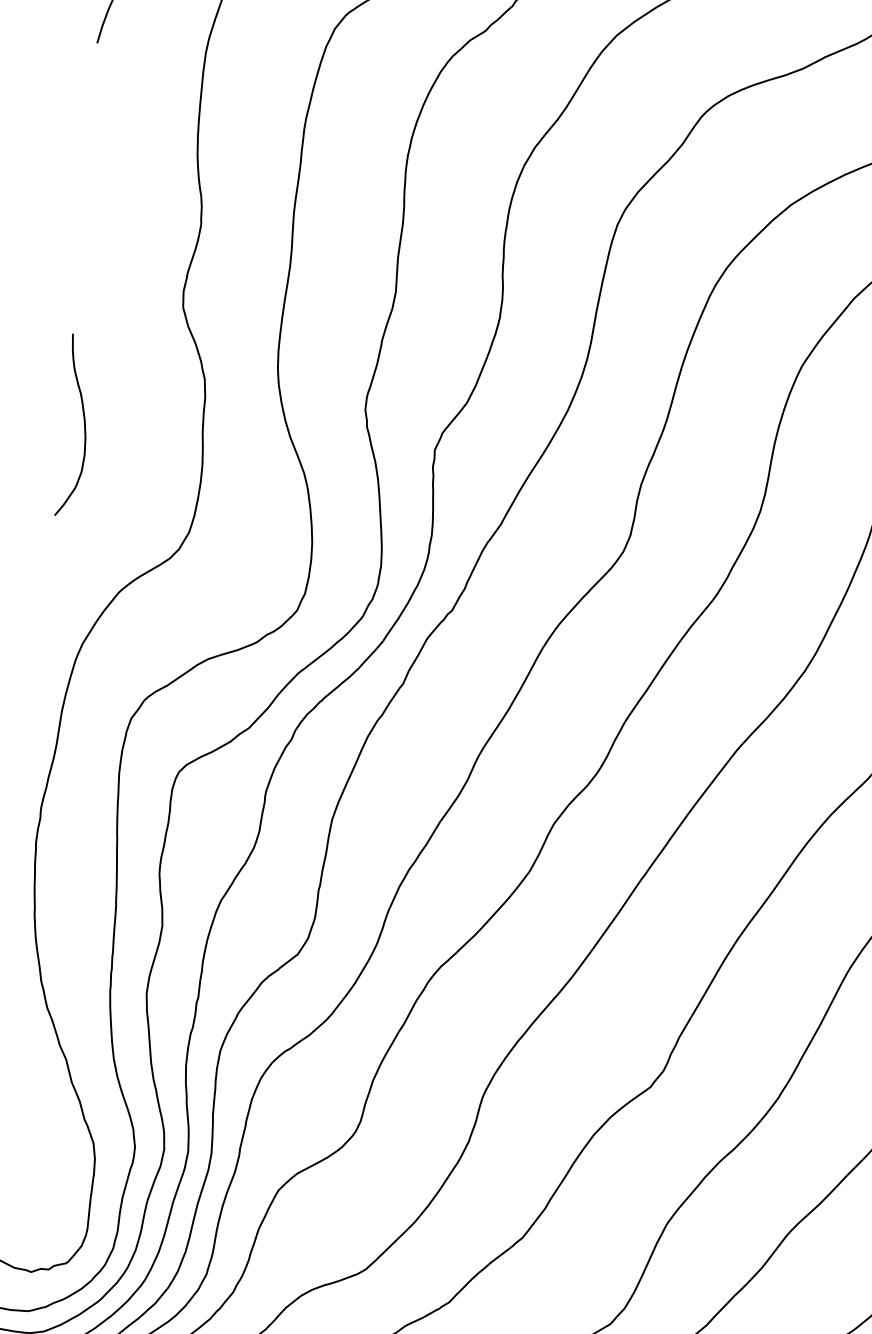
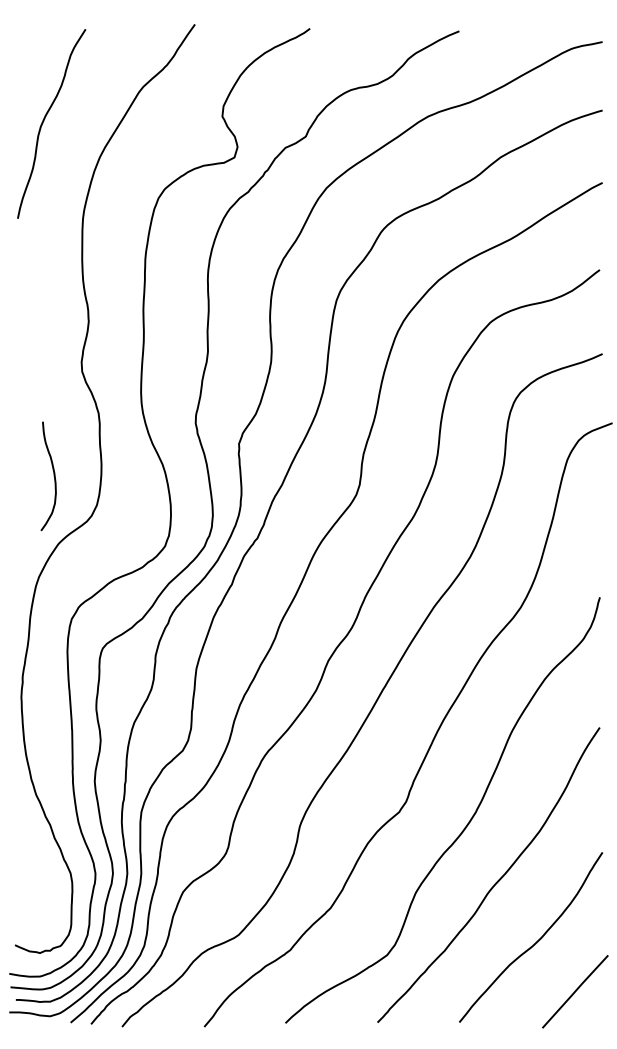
curve: (82, 426) -> (53, 476), moved

